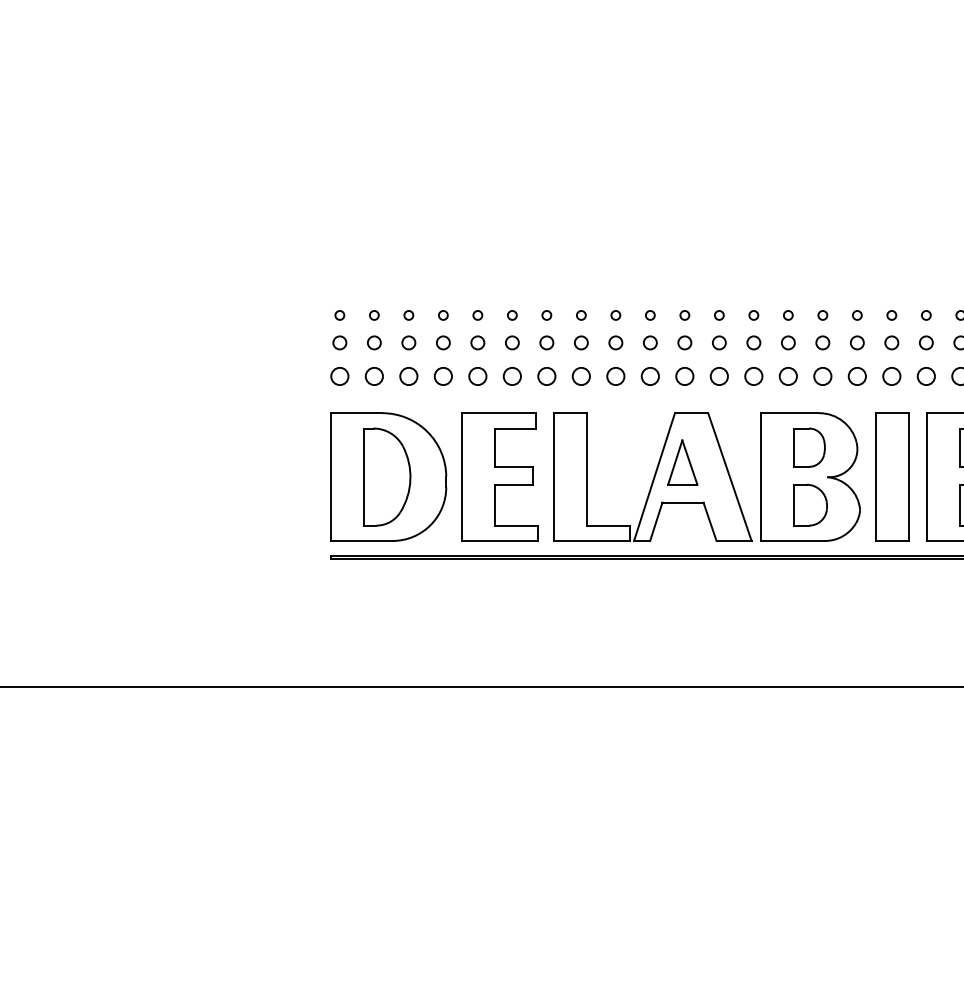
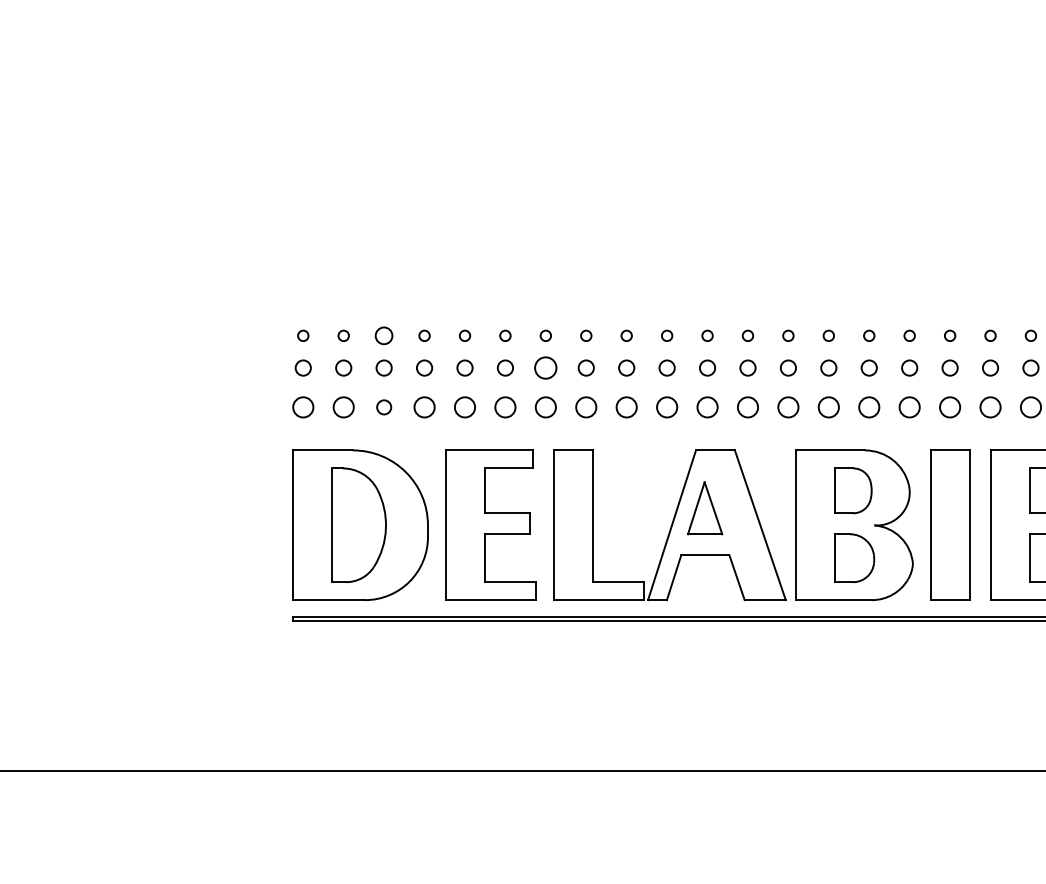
circle: (408, 315) -> (383, 335), size x1.6
circle: (546, 342) -> (545, 367), size x1.4
circle: (408, 376) -> (383, 407), size x0.7

